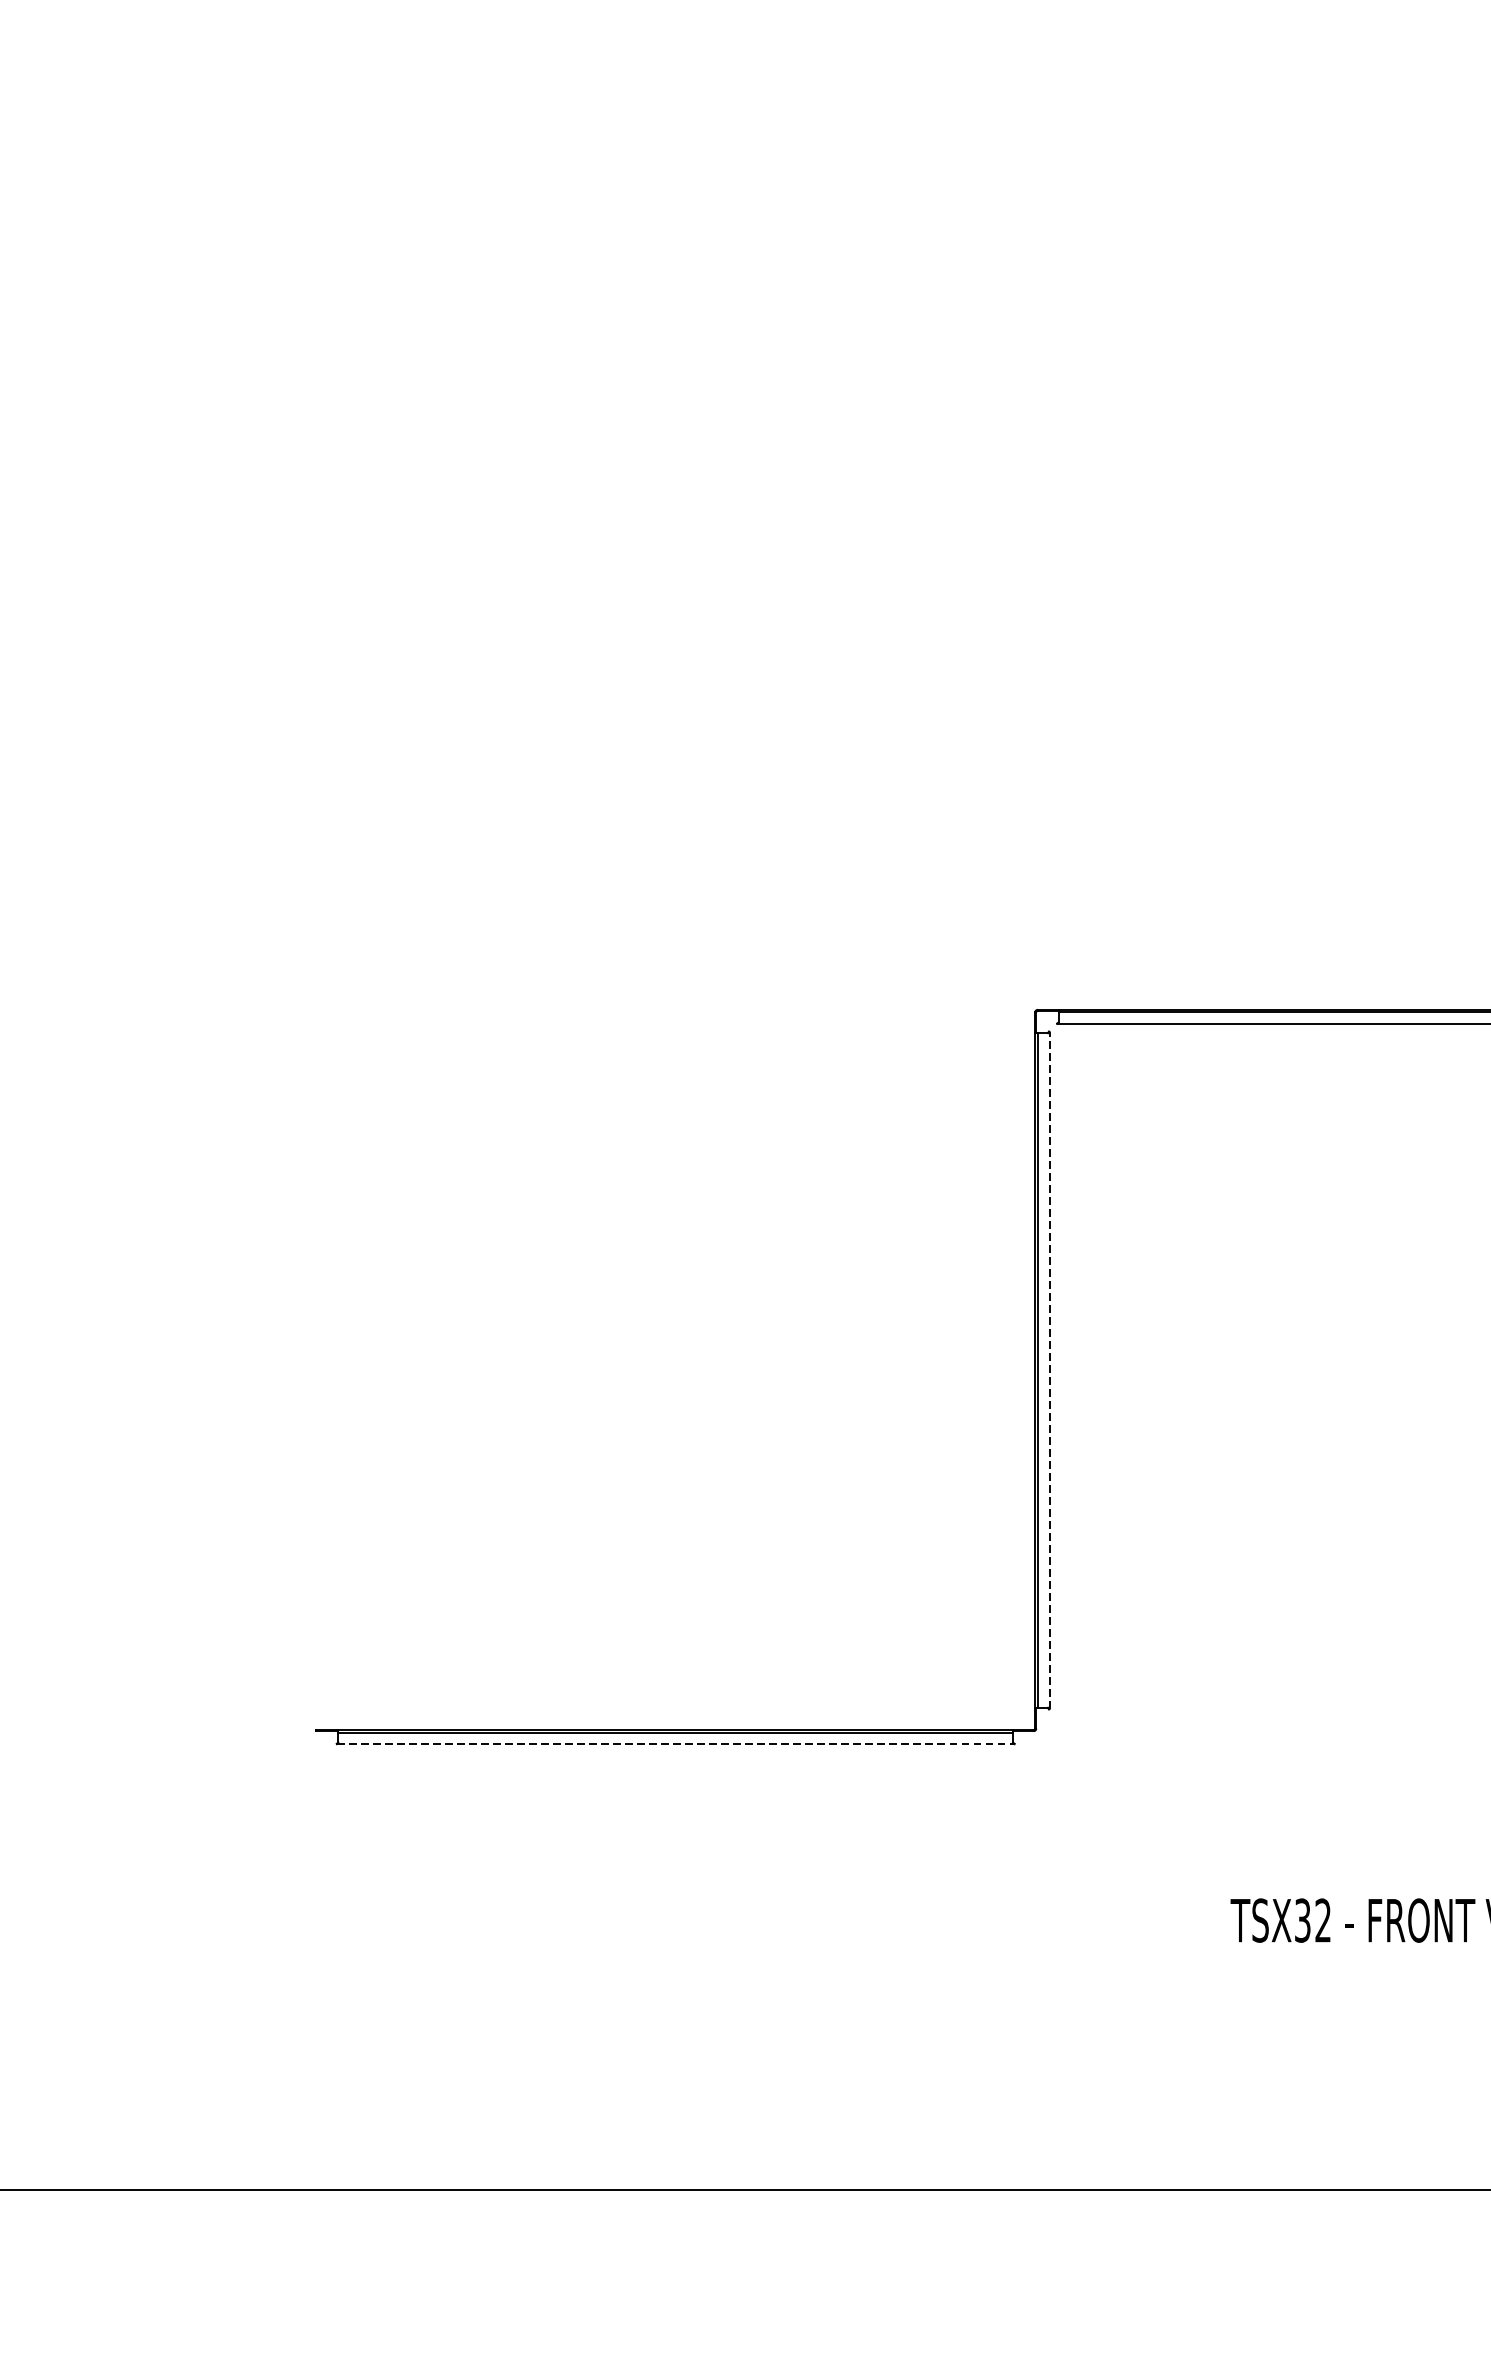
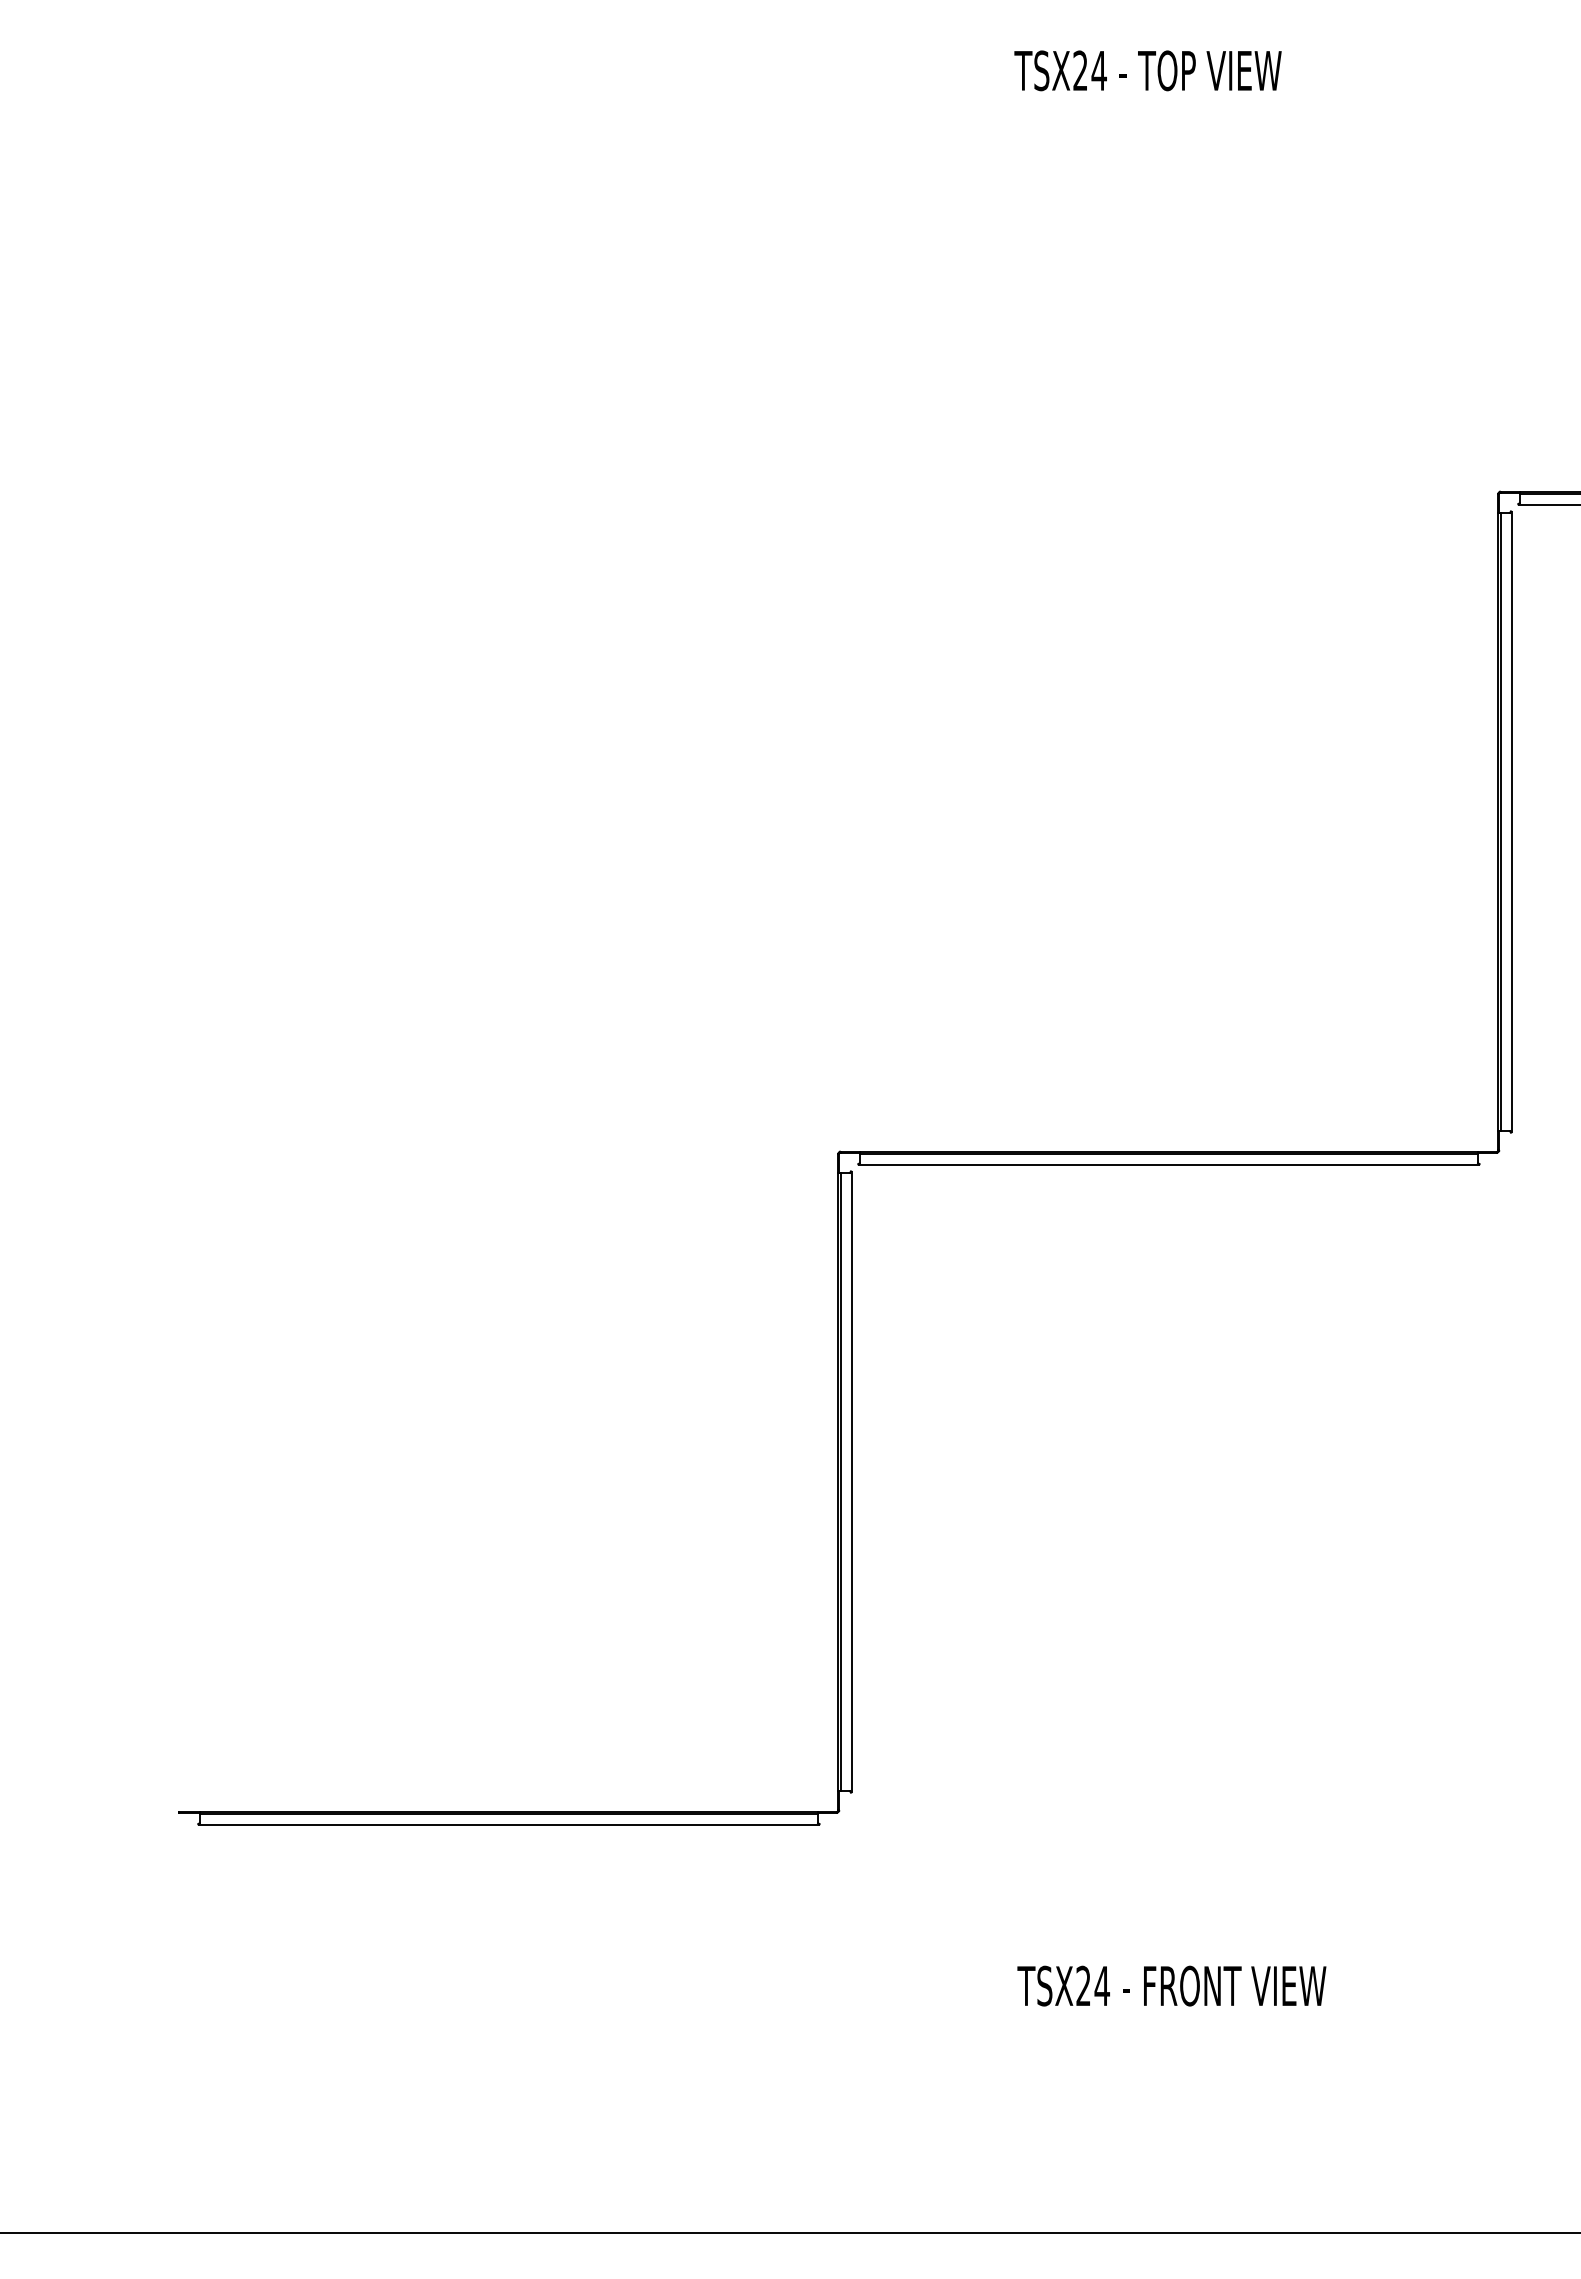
line: (1049, 1369) -> (851, 1481), dashed -> solid
line: (676, 1744) -> (509, 1824), dashed -> solid
text: (1312, 1919) -> (1092, 1985), TSX32 -> TSX24

